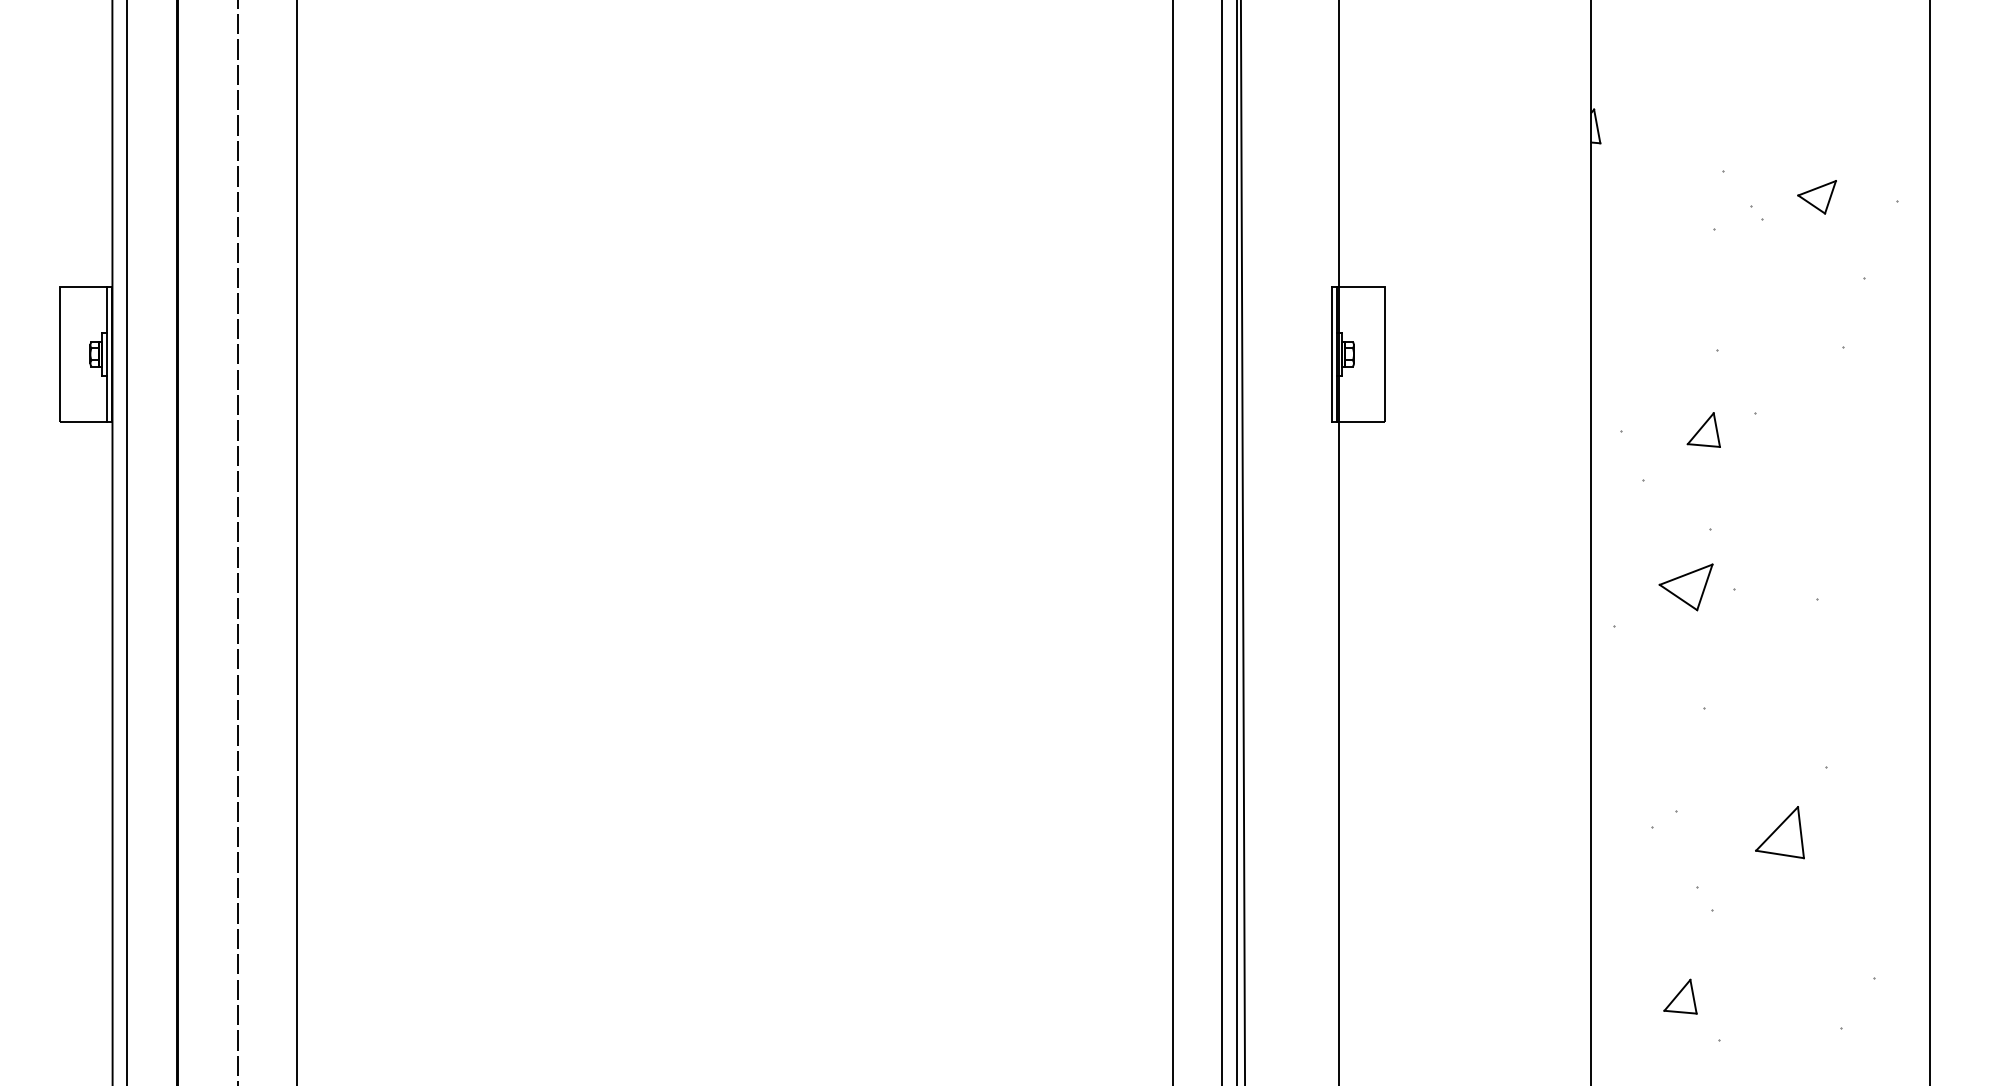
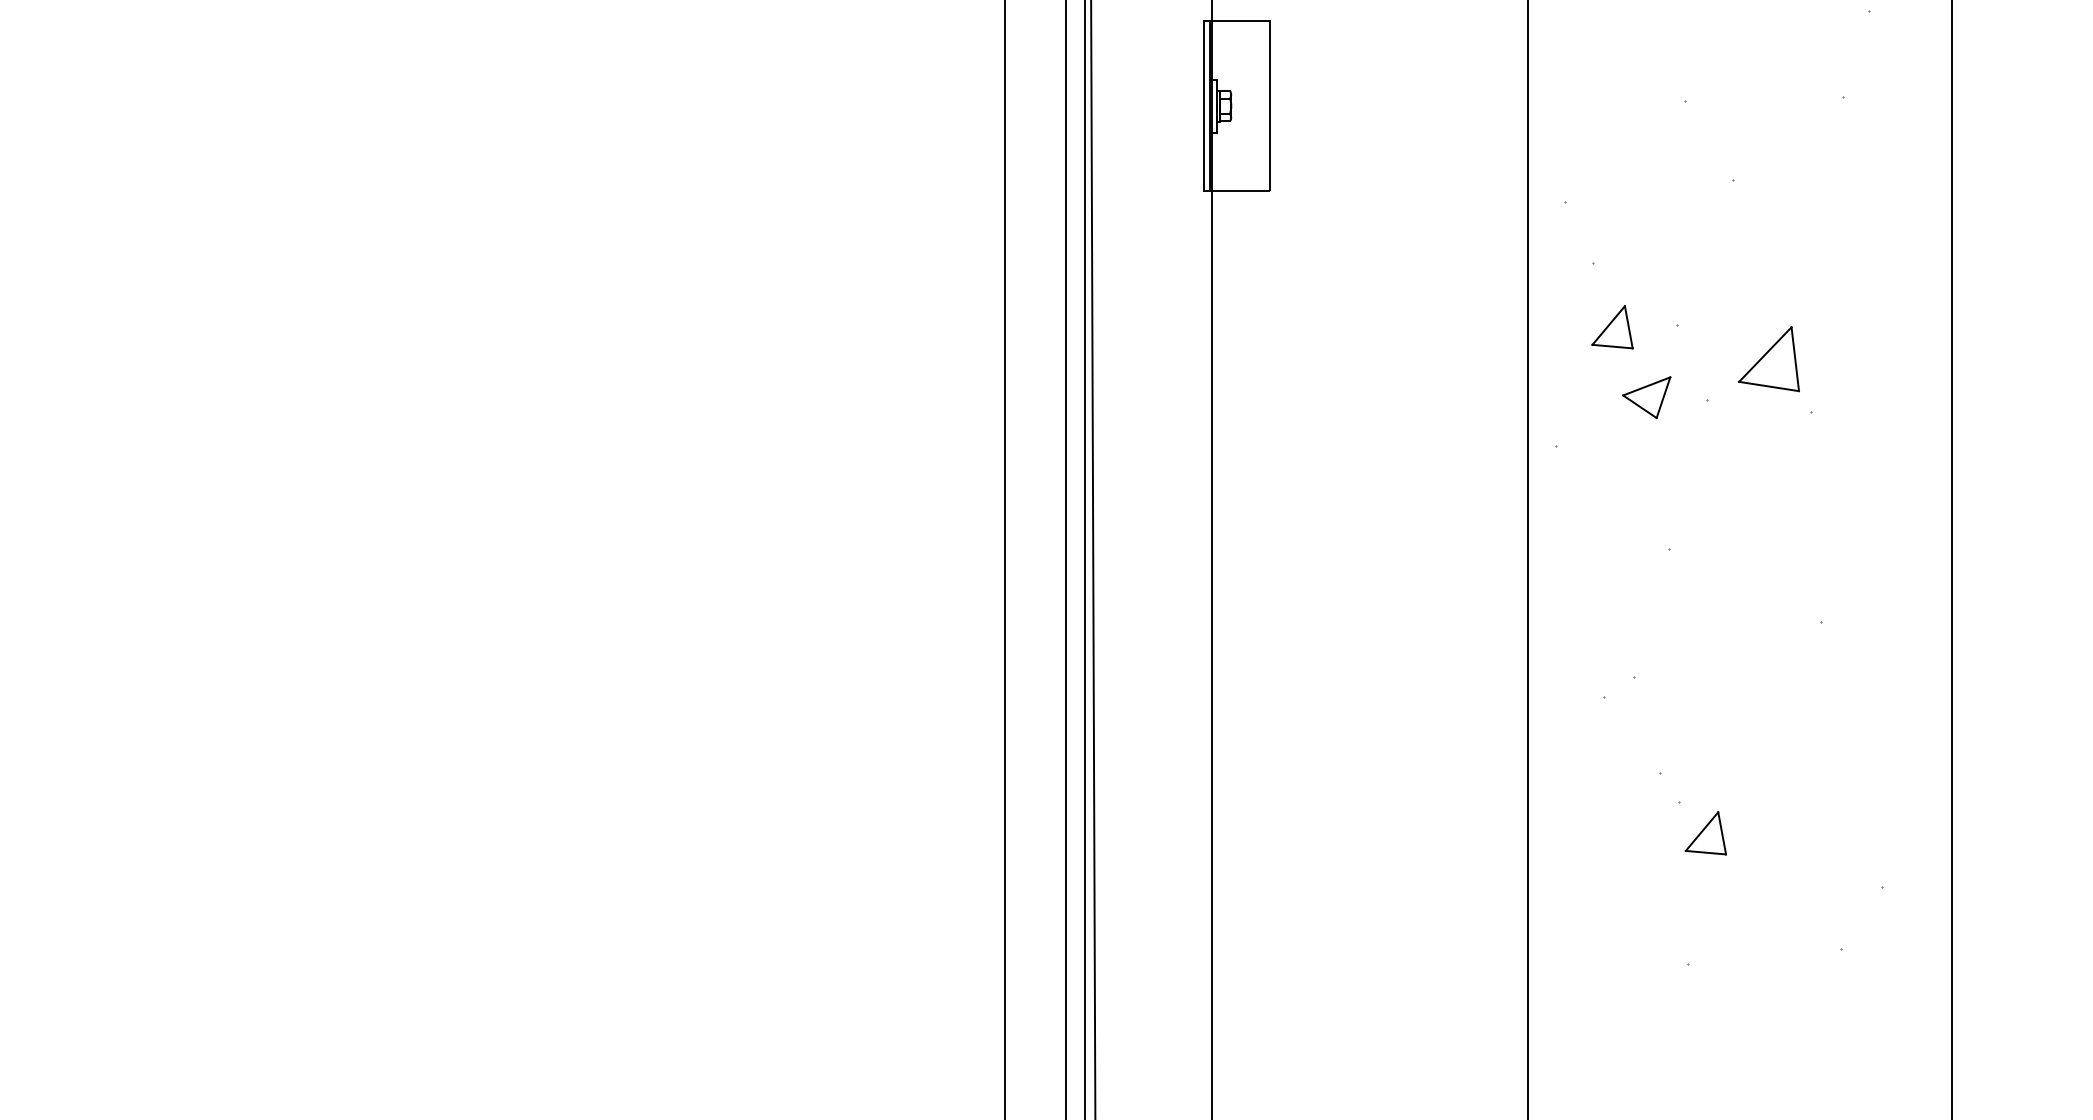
part: (1703, 429) -> (1612, 326), moved
part: (1686, 587) -> (1647, 397), size x0.71
part: (1779, 832) -> (1768, 359), moved
part: (1680, 996) -> (1705, 833), moved

